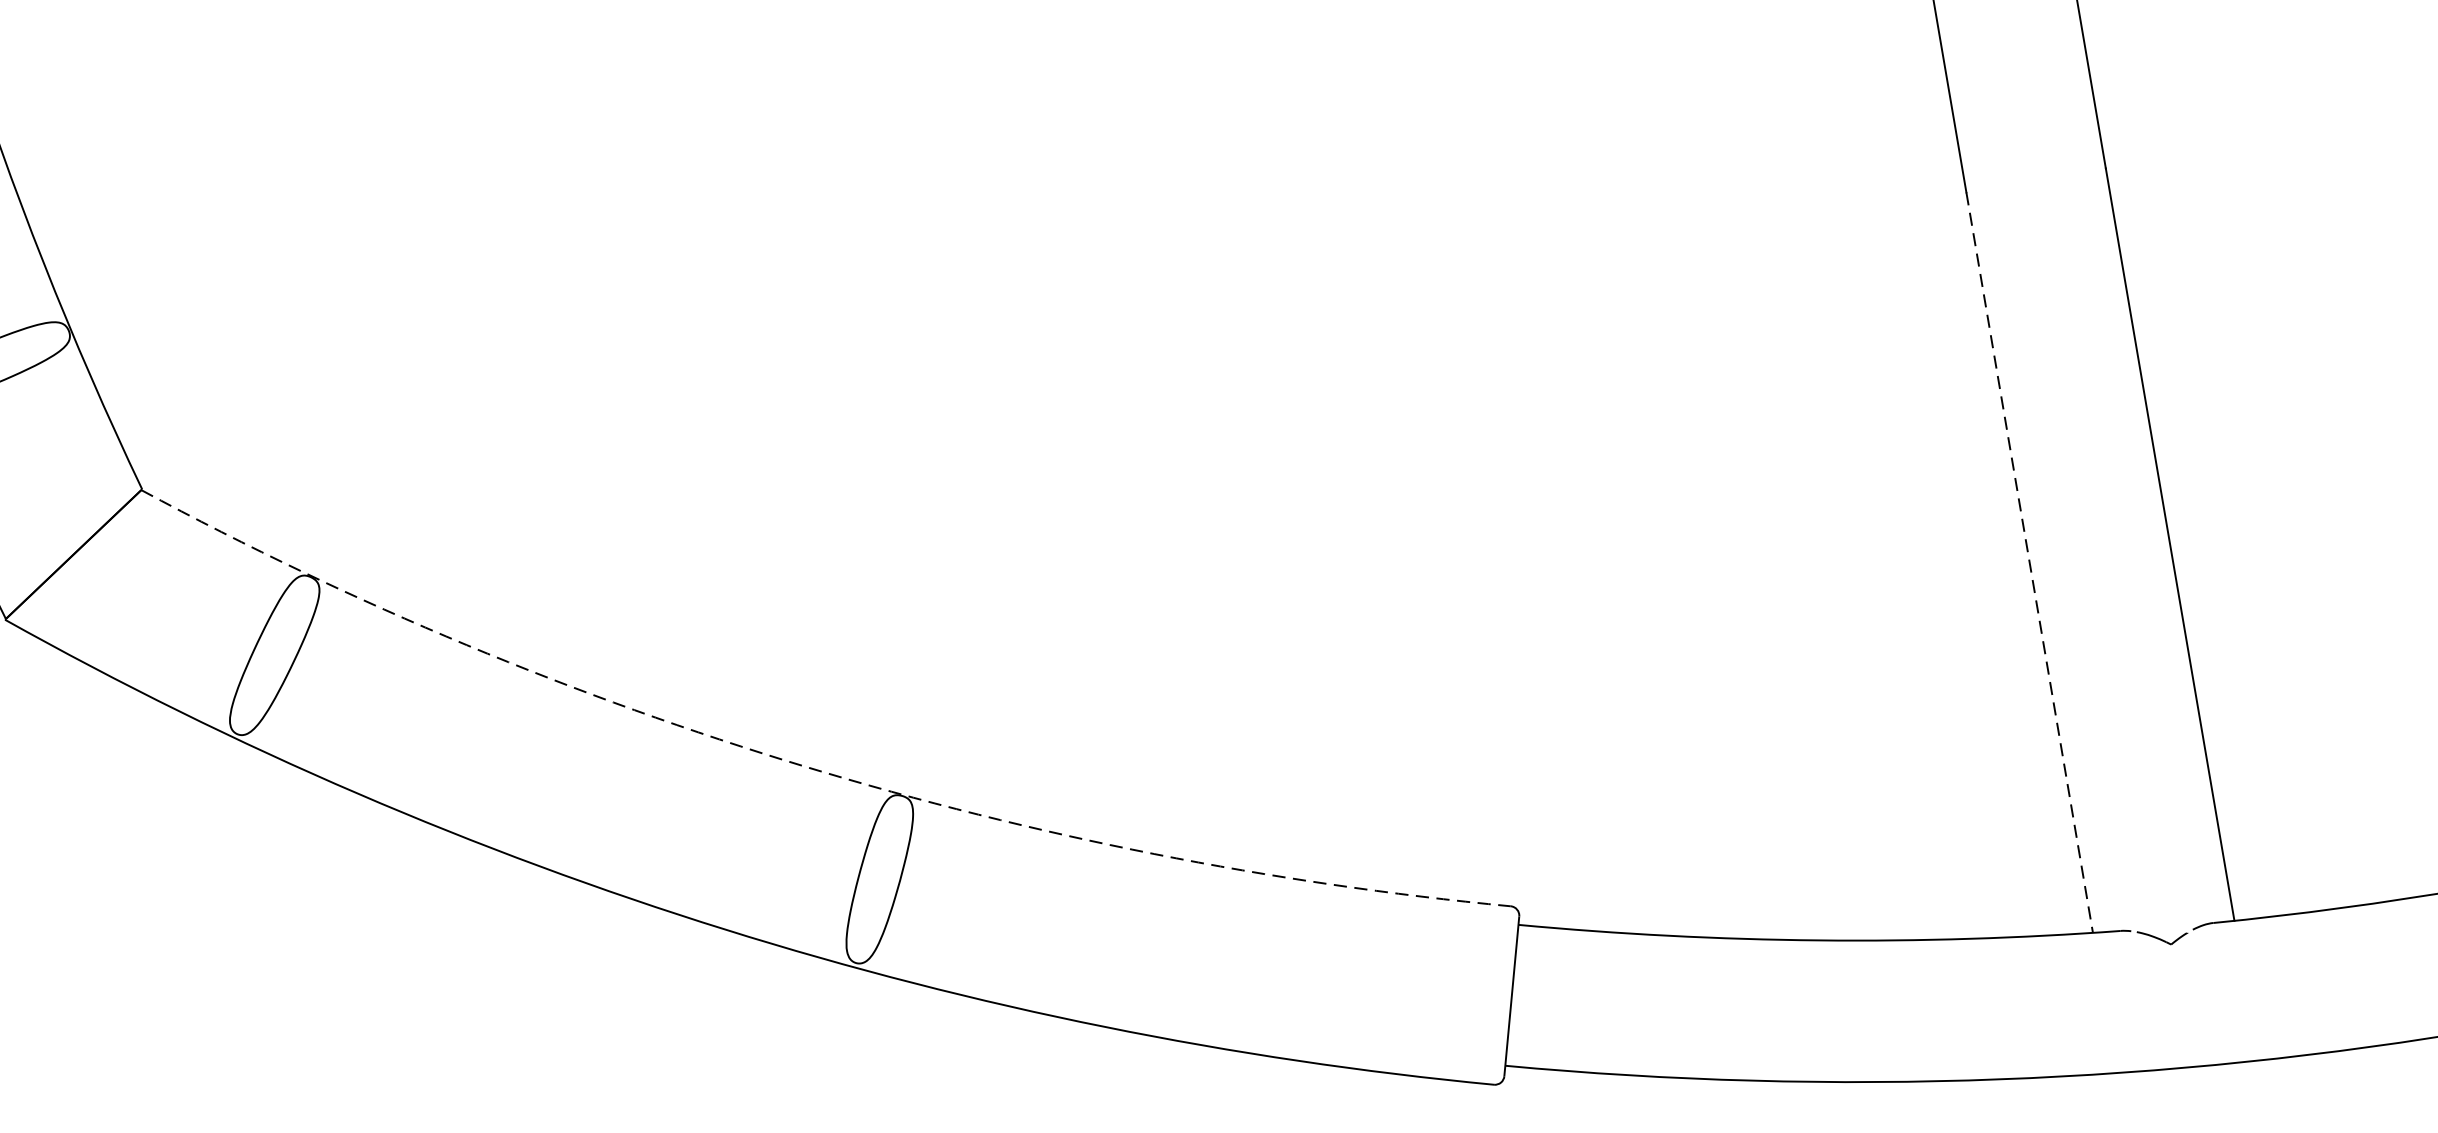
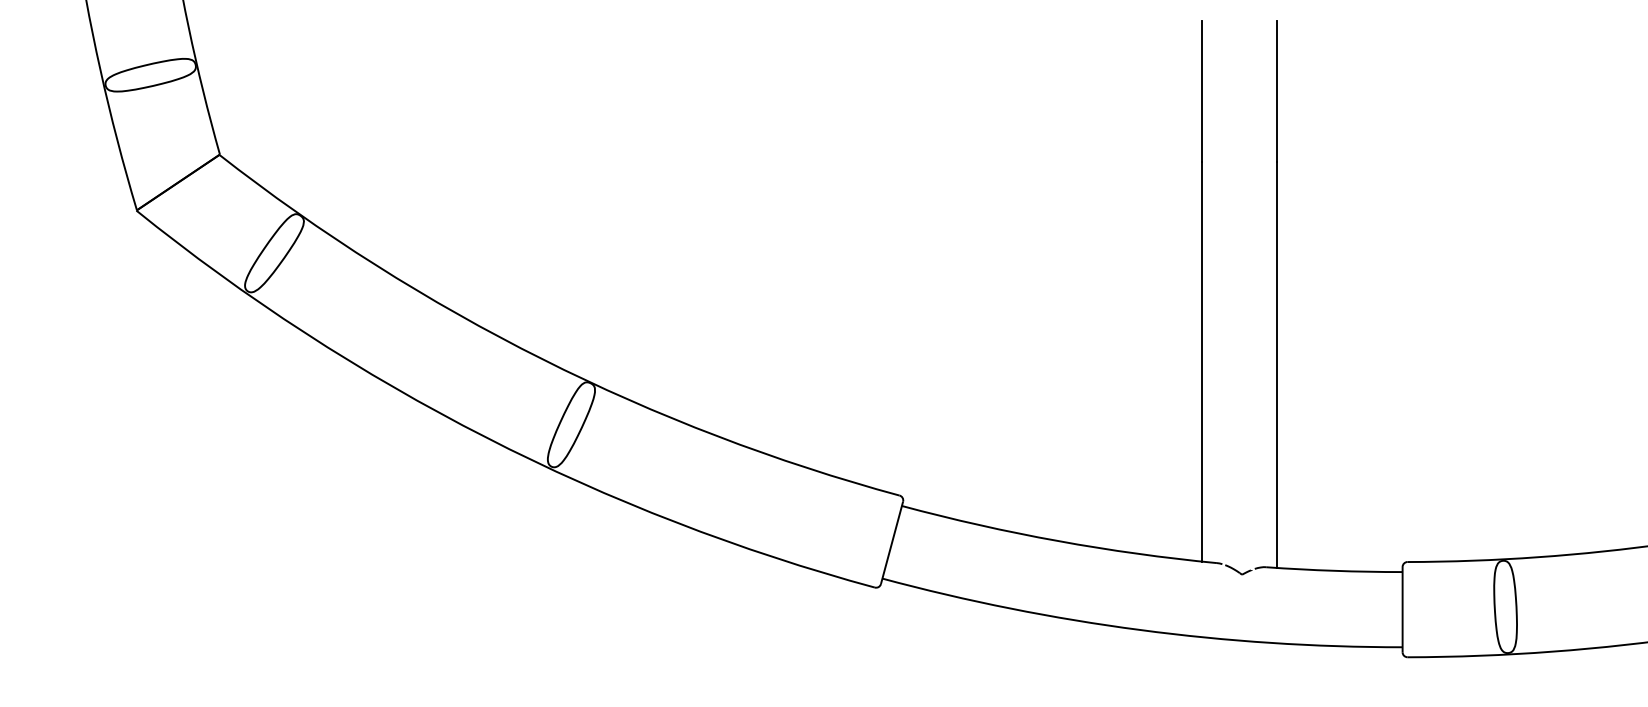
line: (2030, 561) -> (1202, 361), dashed -> solid
arc: (805, 767) -> (542, 359), dashed -> solid

